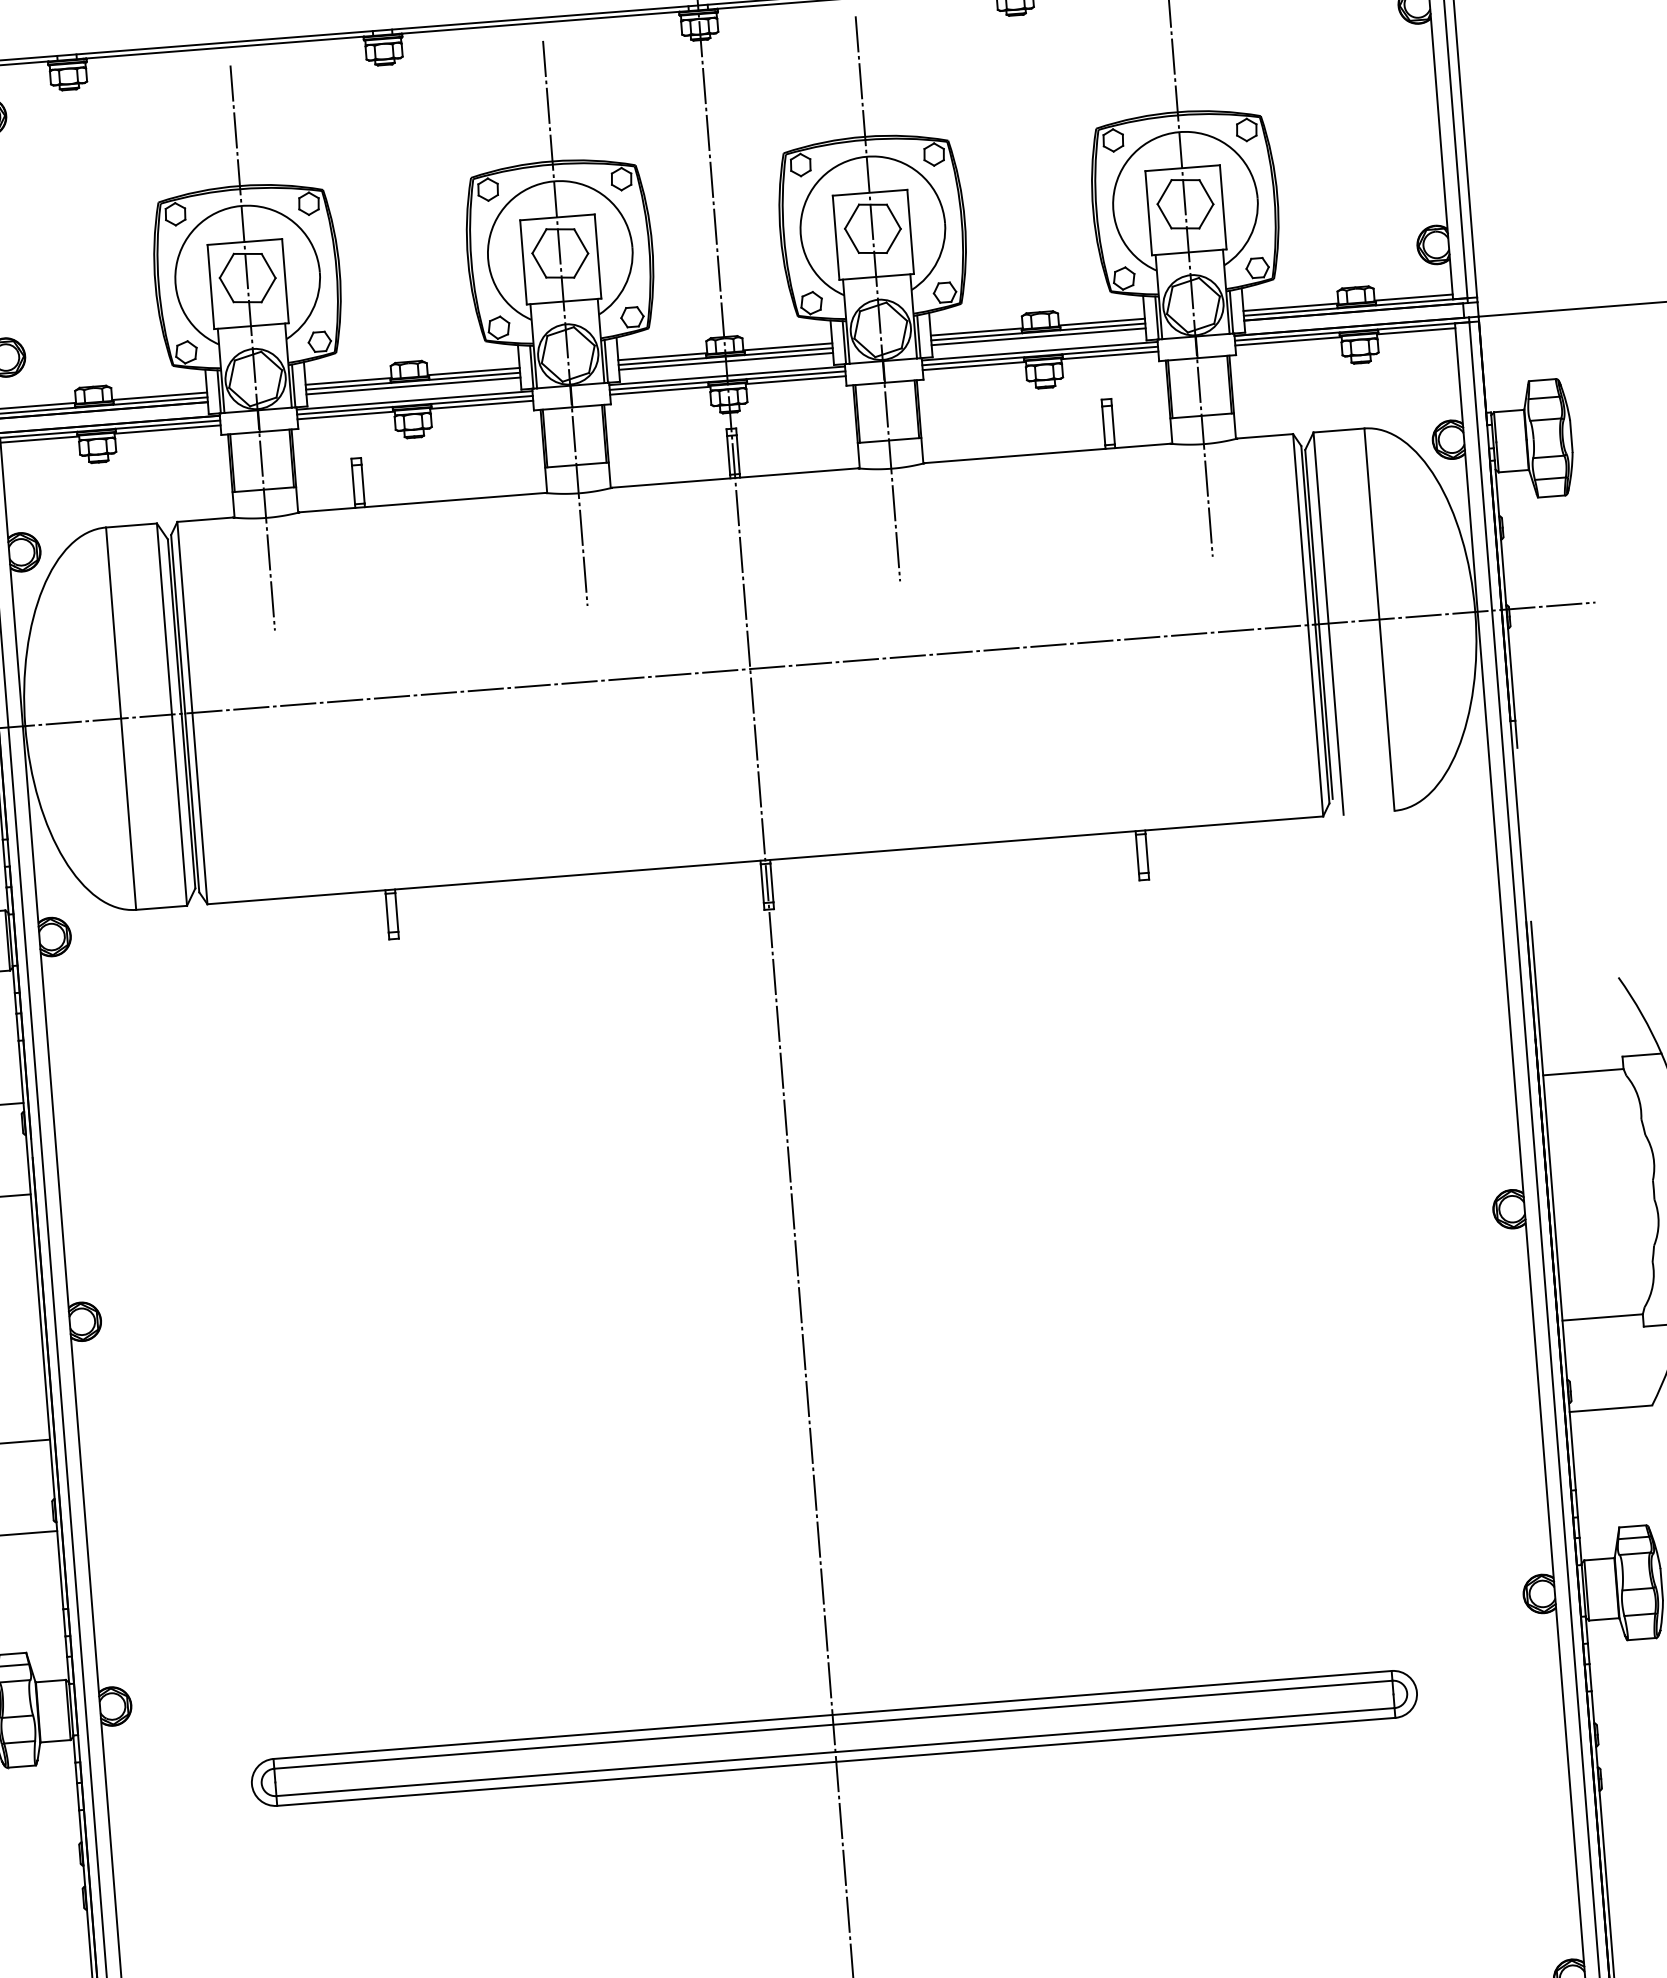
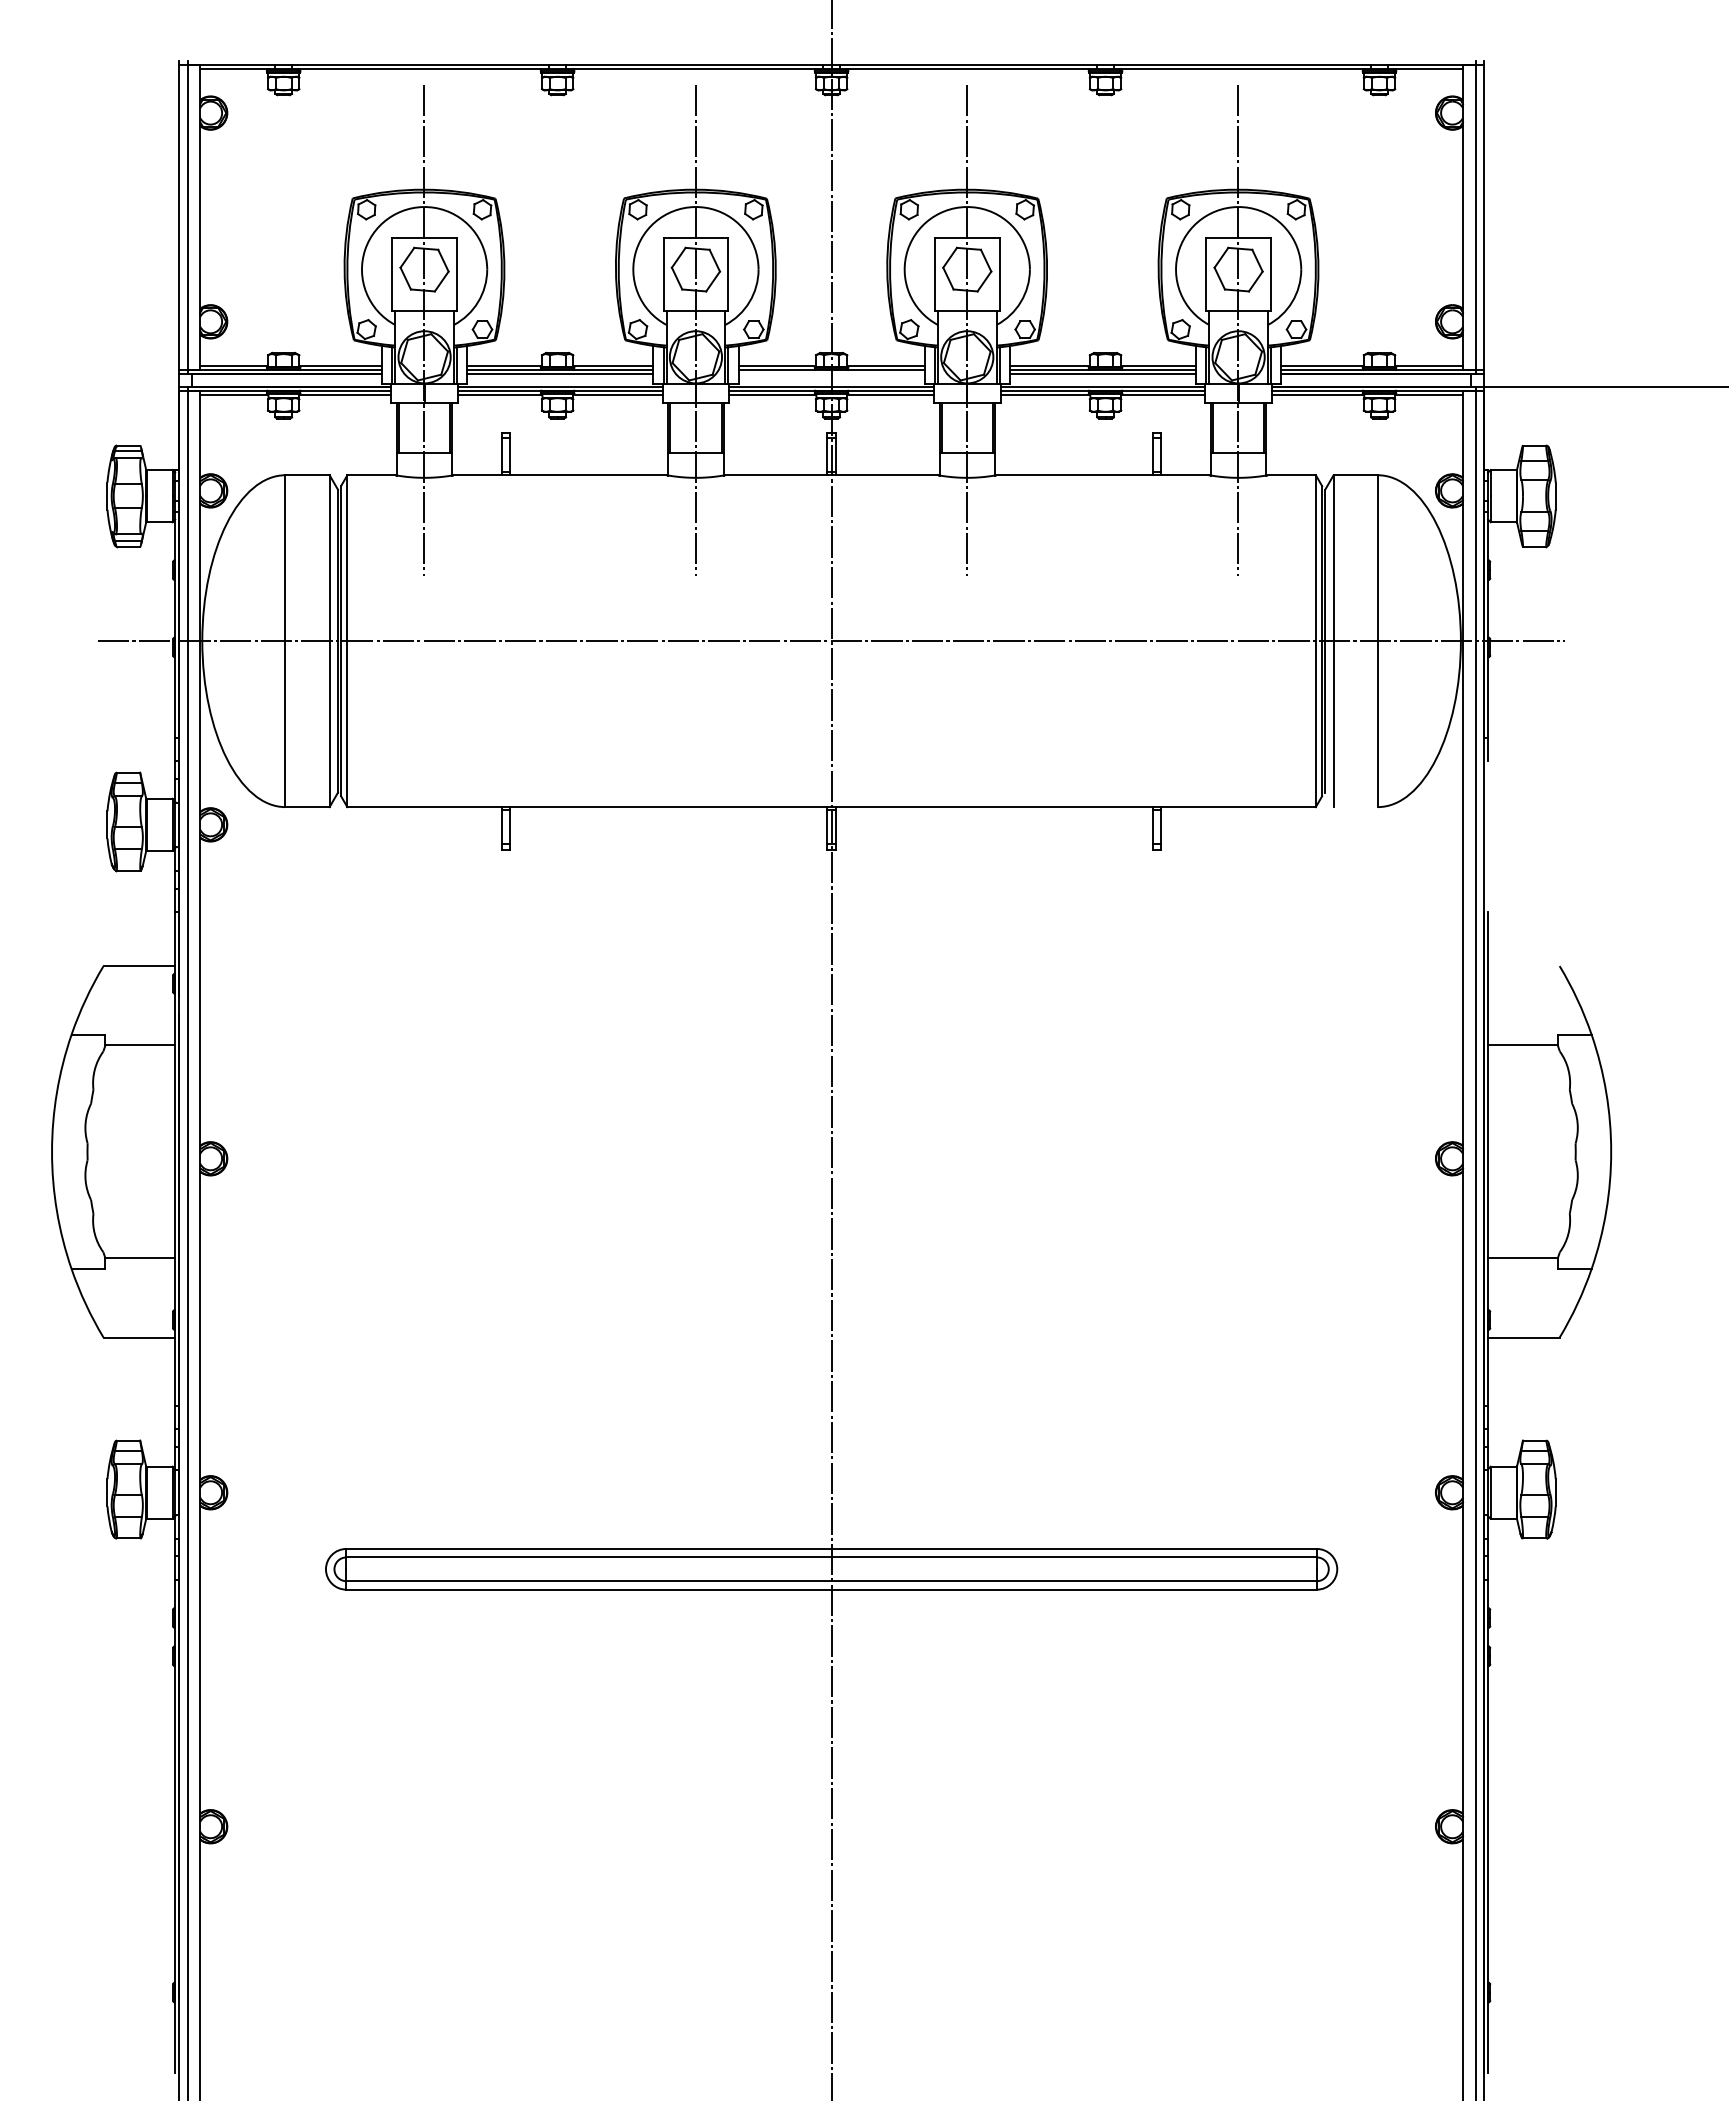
line: (725, 361) -> (831, 374), removed

